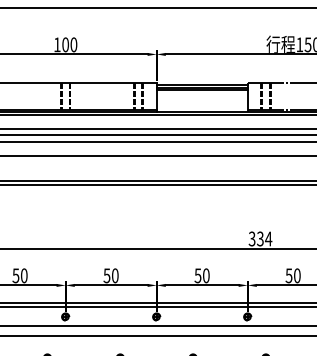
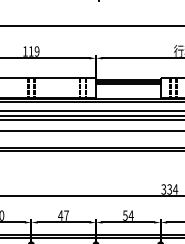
text: (69, 44) -> (34, 51), 100 -> 119
text: (110, 275) -> (63, 215), 50 -> 47
text: (205, 275) -> (130, 215), 50 -> 54

